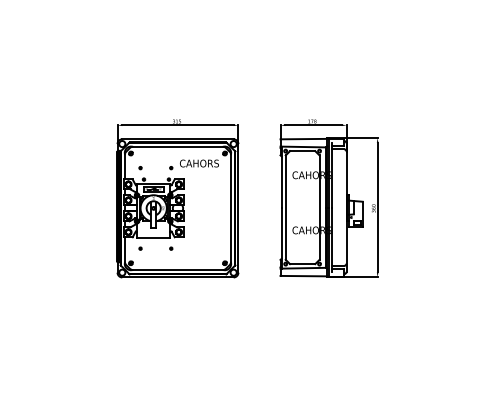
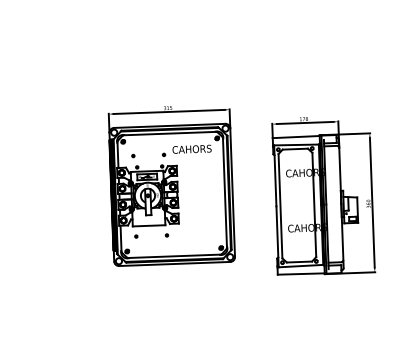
part: (328, 198) -> (322, 195), moved

